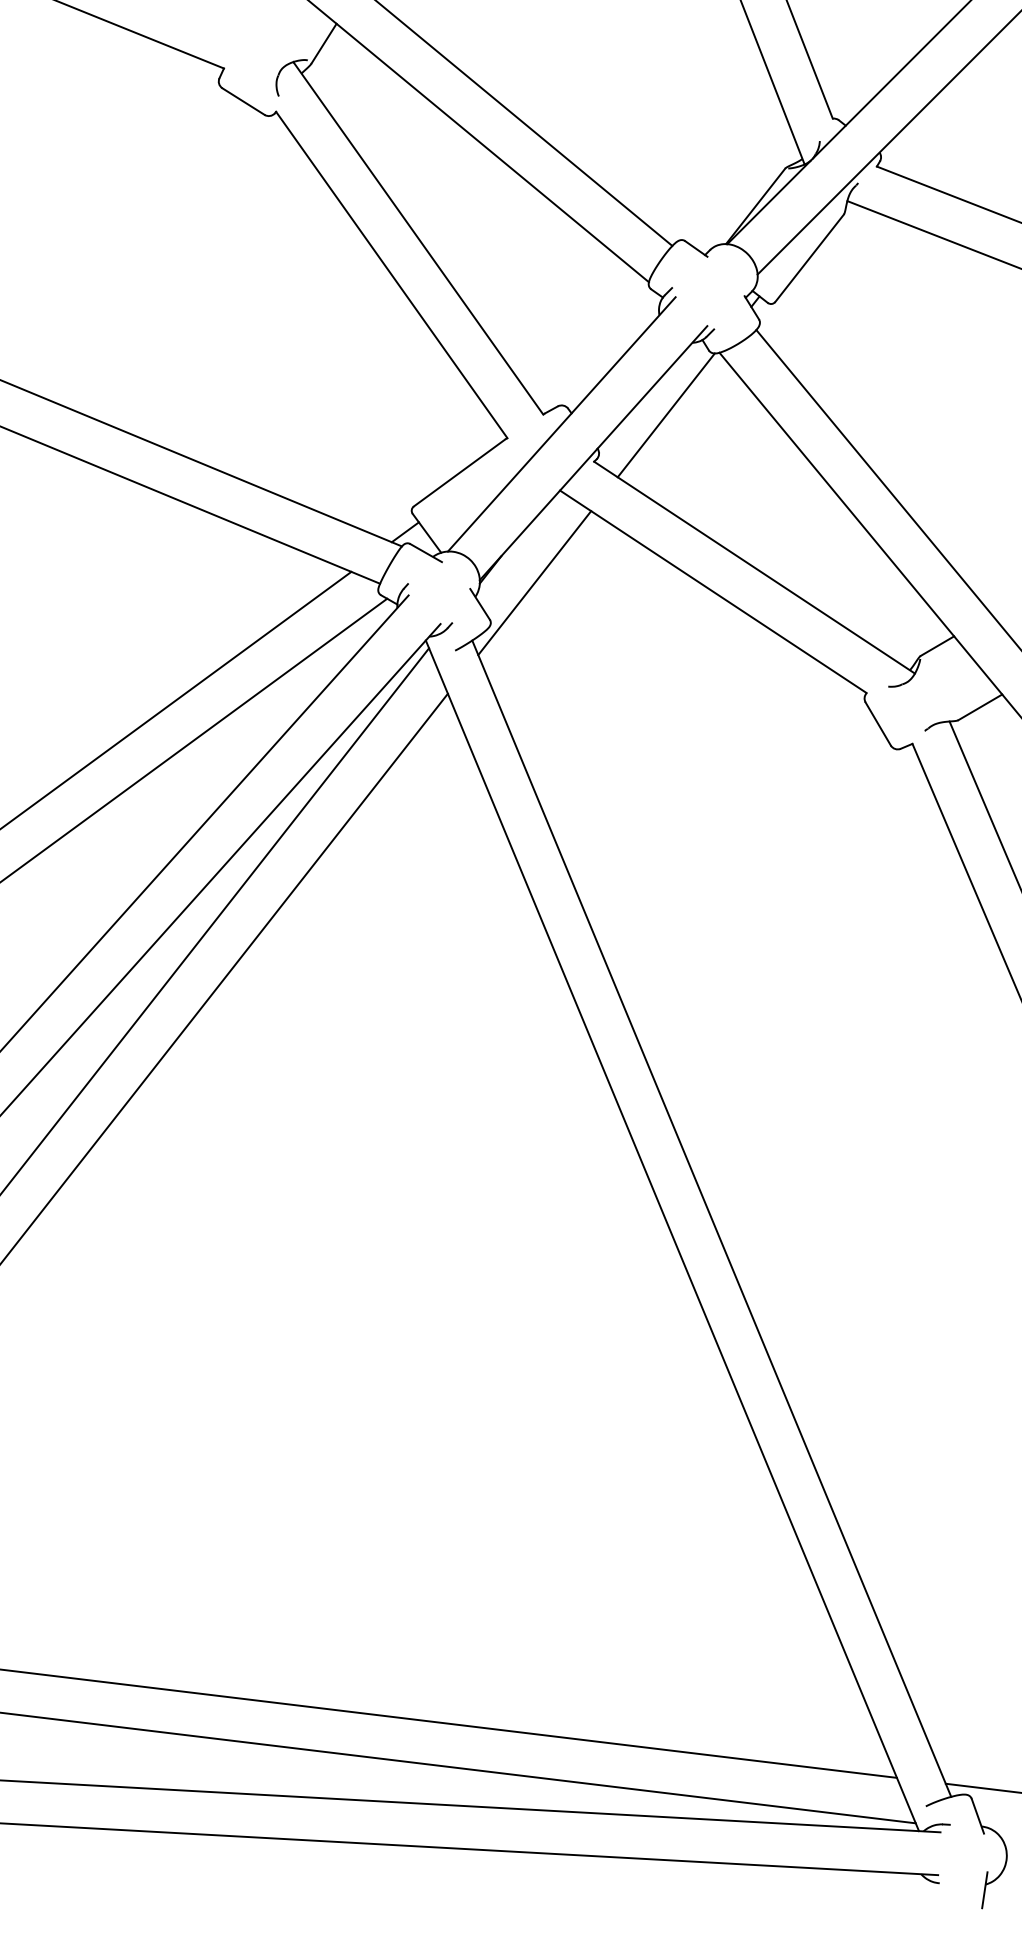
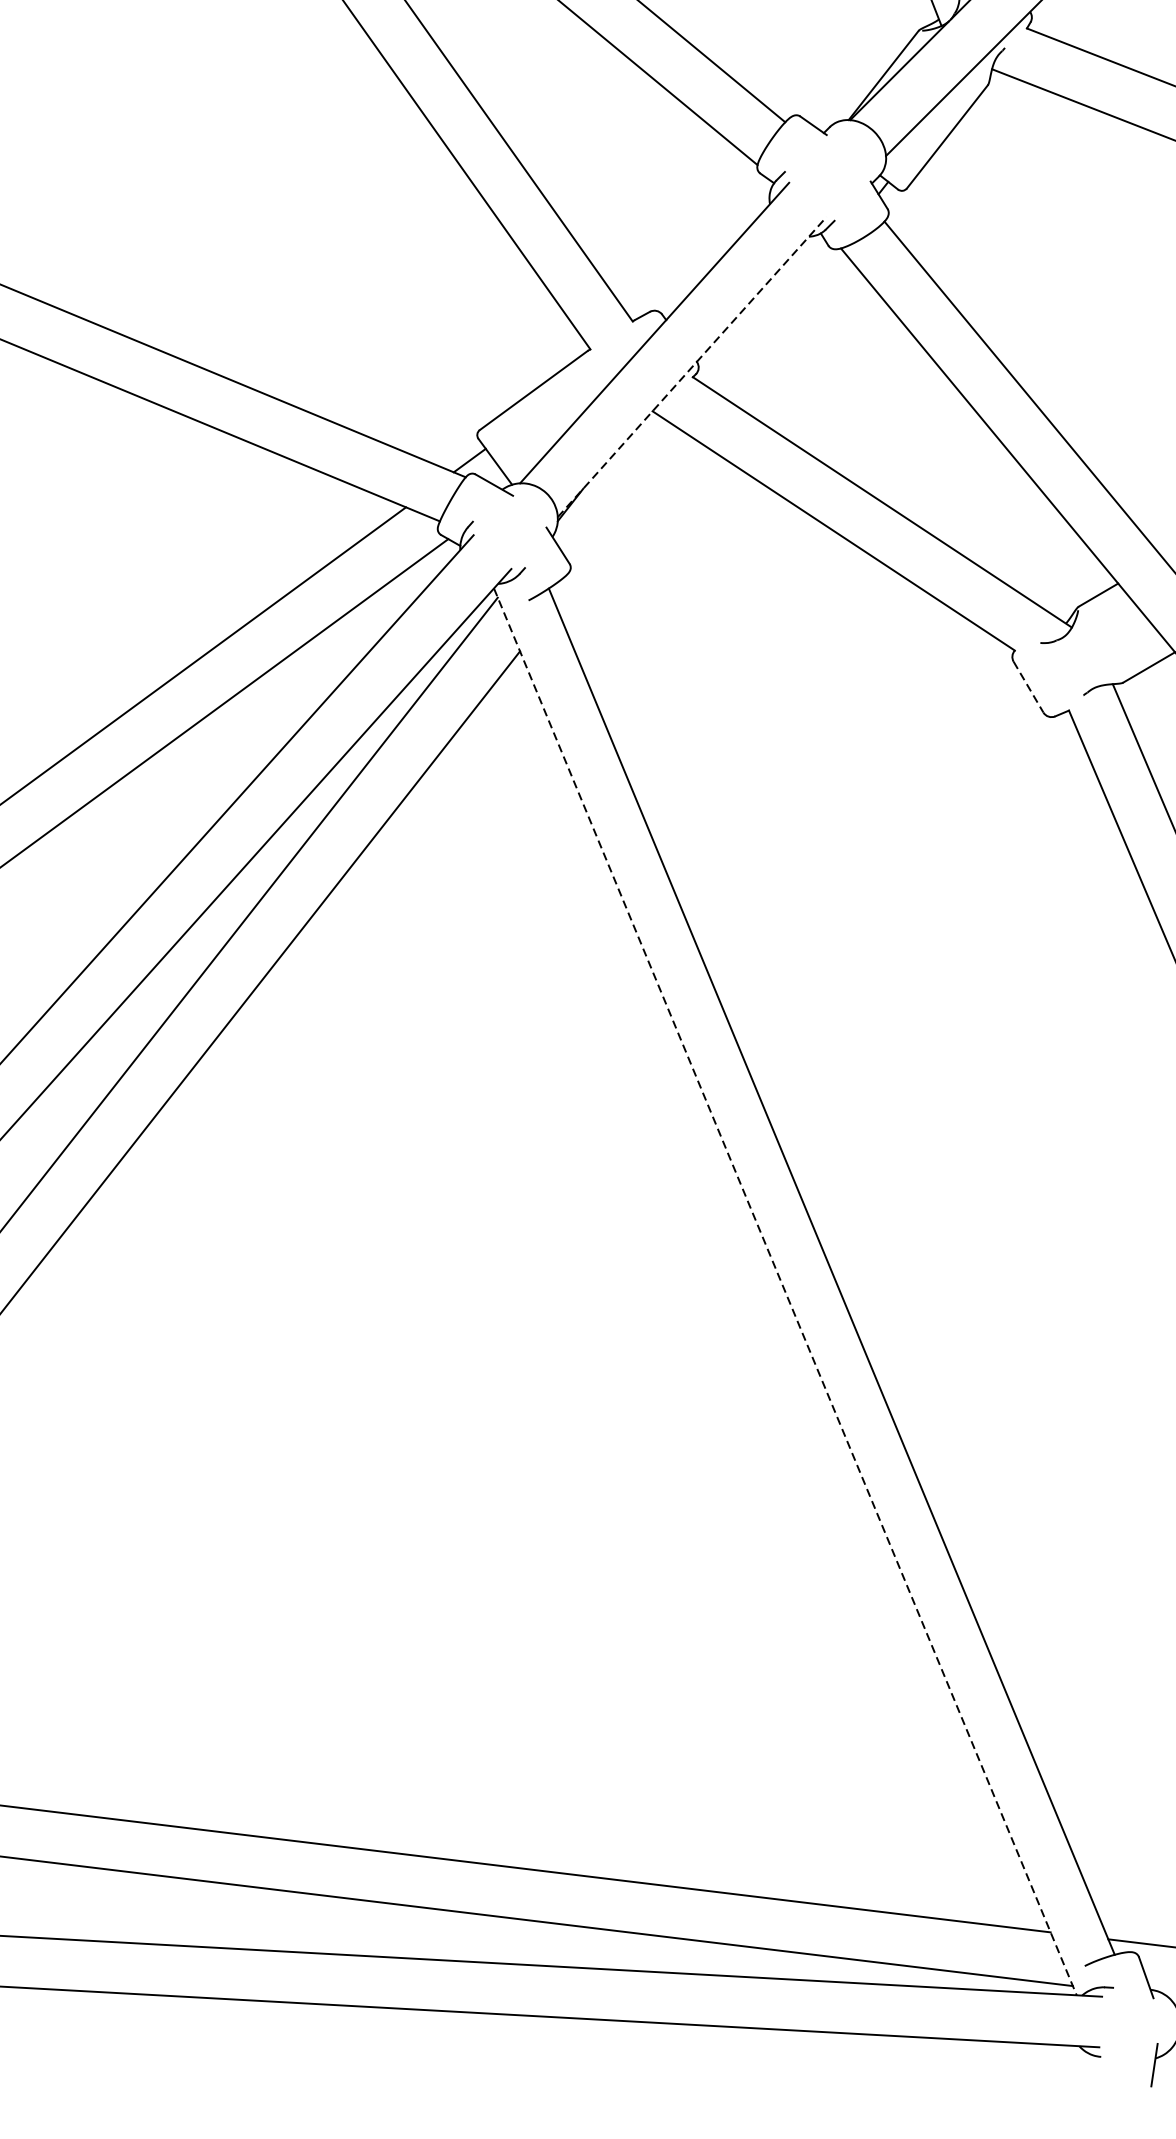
line: (665, 415) -> (777, 322), removed
line: (593, 453) -> (692, 367), solid -> dashed
line: (534, 583) -> (622, 521), removed
line: (878, 724) -> (1028, 687), solid -> dashed
line: (672, 1236) -> (785, 1292), solid -> dashed

